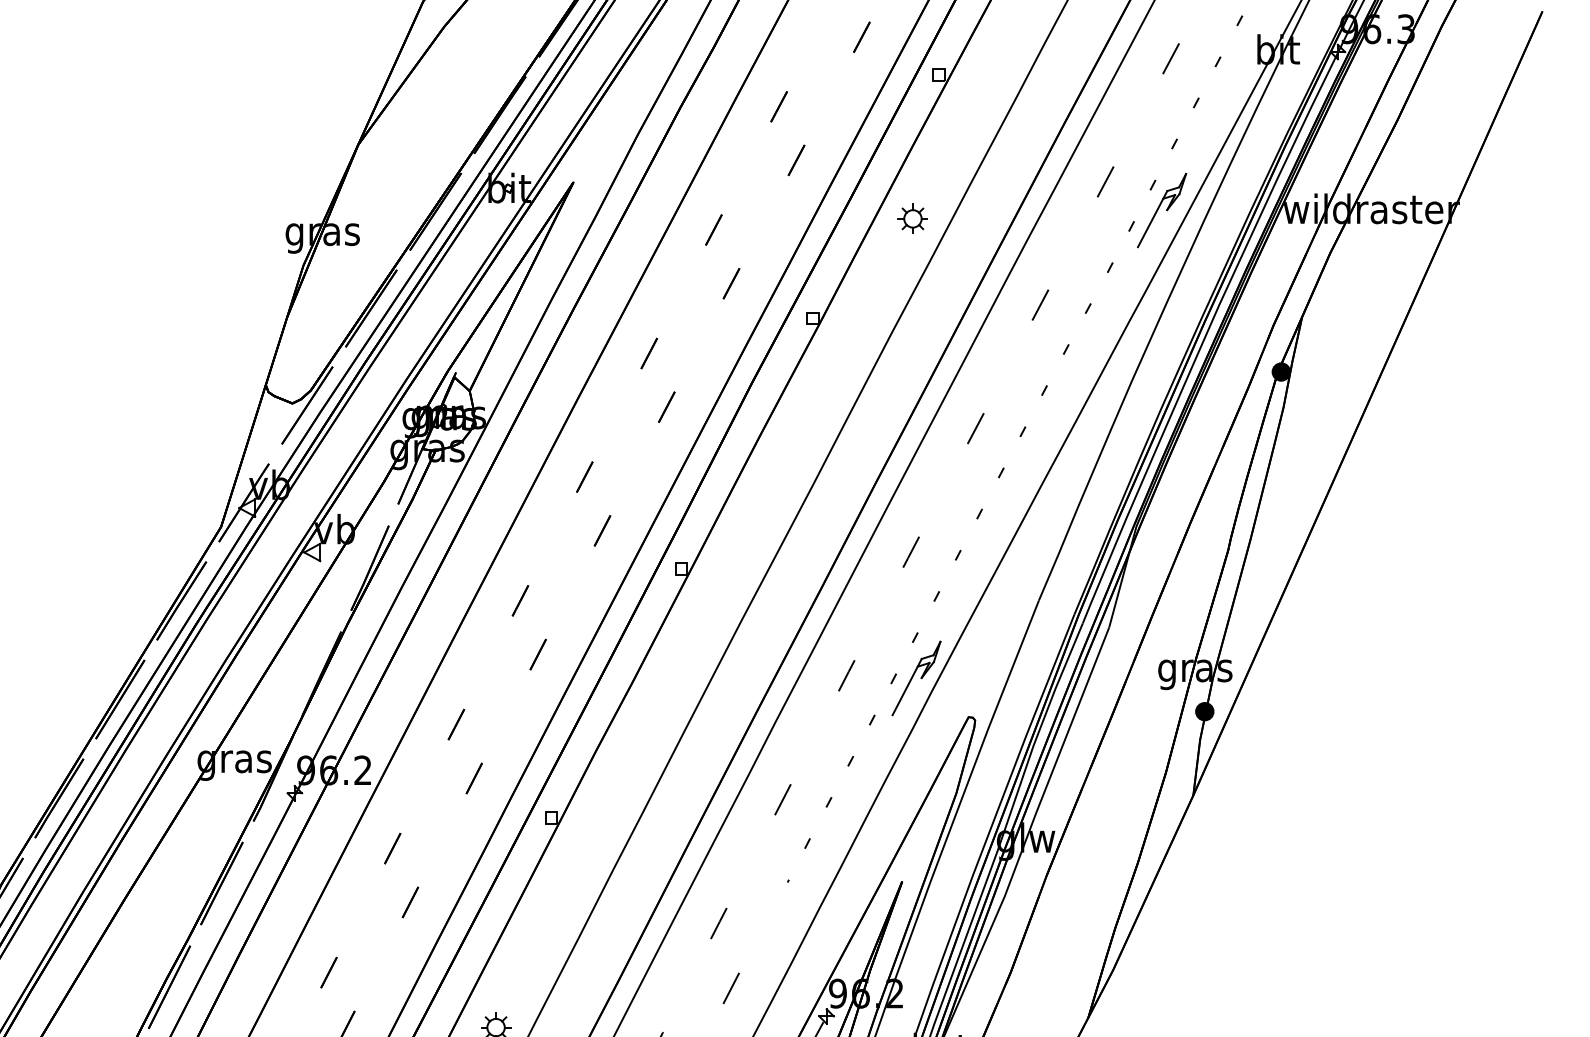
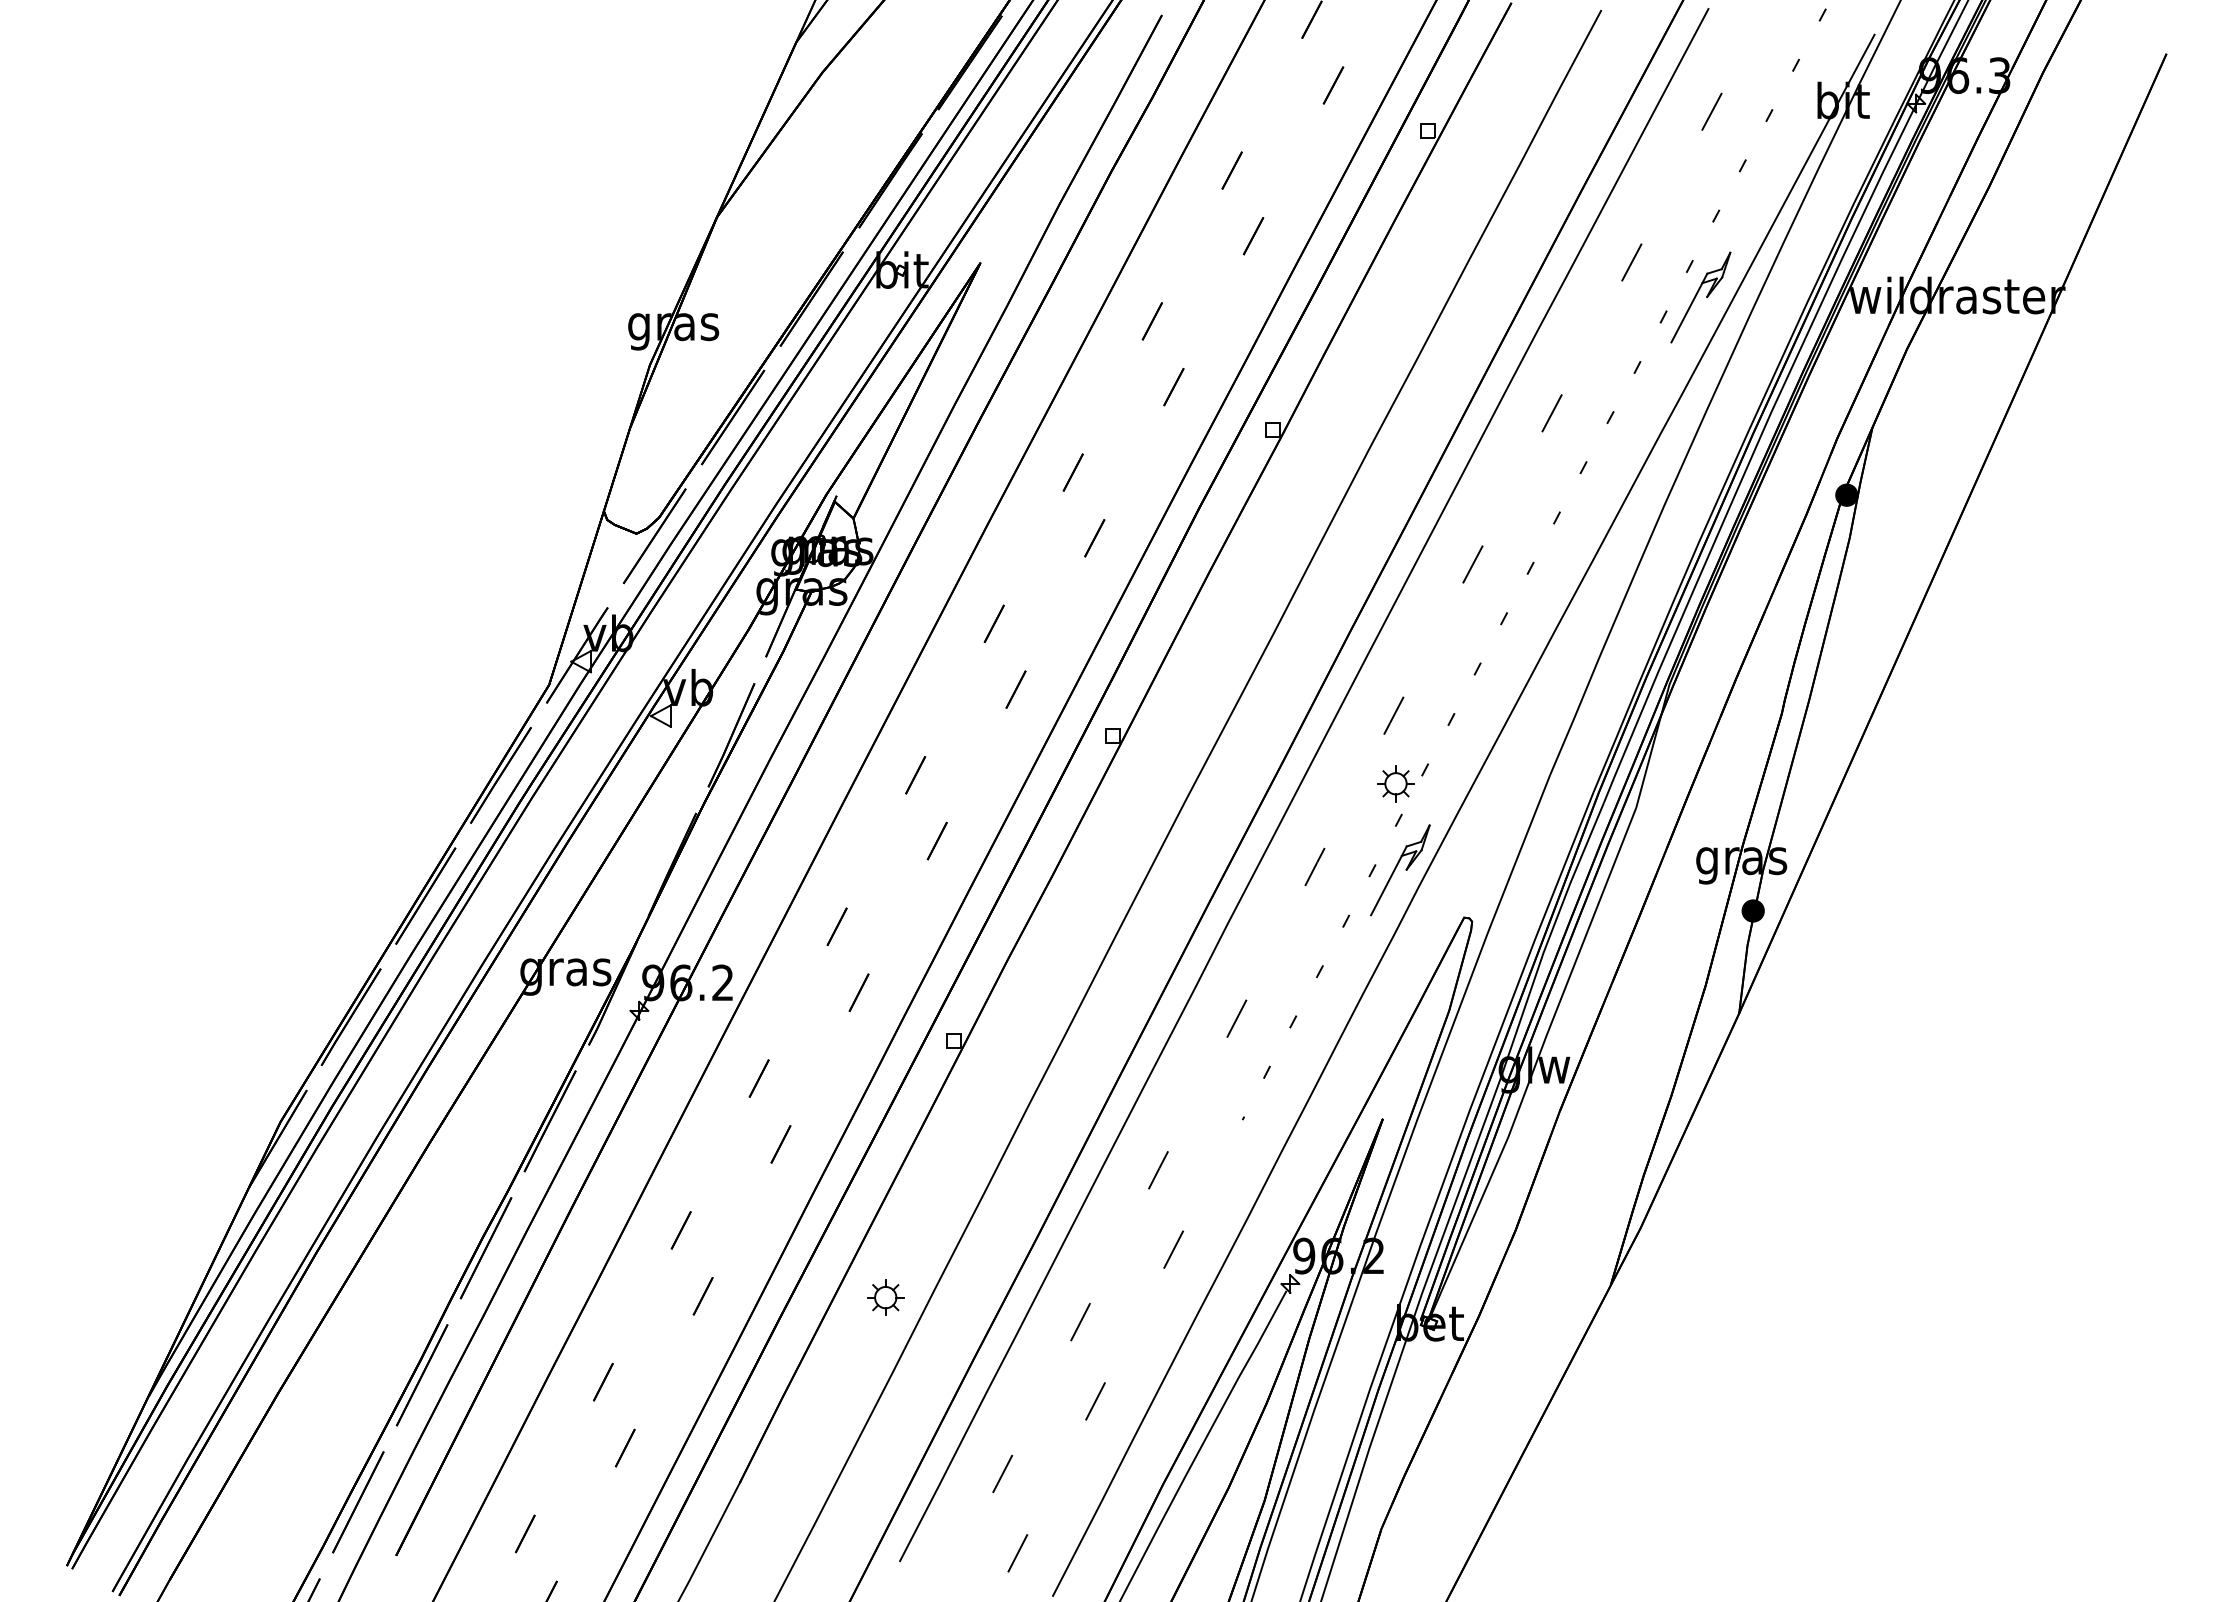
part: (912, 218) -> (1395, 783), moved

